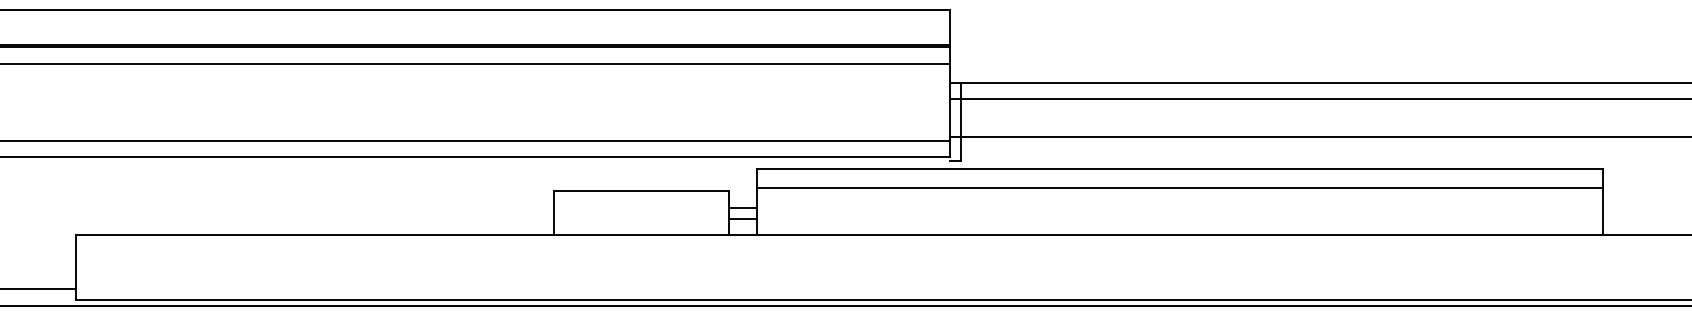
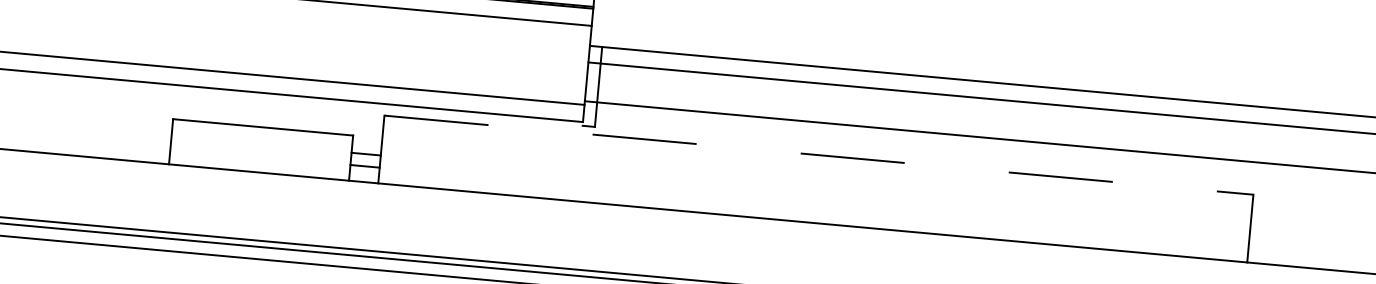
line: (1180, 168) -> (819, 154), solid -> dashed
line: (1179, 188) -> (816, 175), removed

